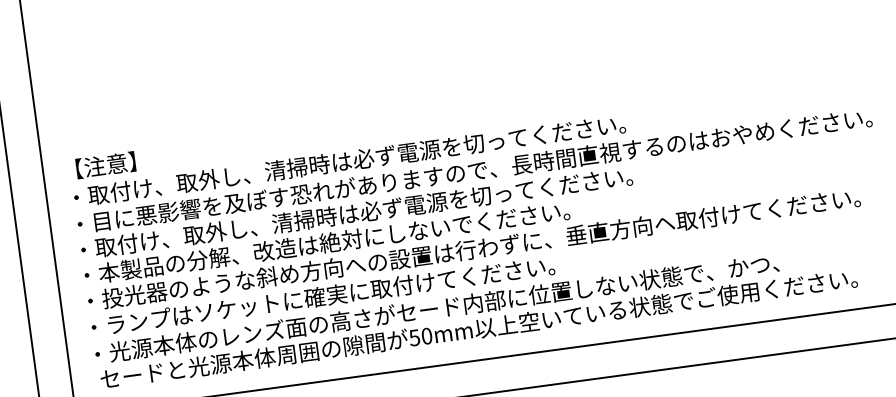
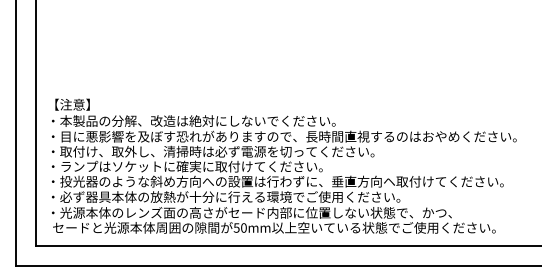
text: (356, 158) -> (217, 120), ・取付け、取外し、清掃時は必ず電源を切ってください。 -> ・本製品の分解、改造は絶対にしないでください。
text: (333, 241) -> (197, 166), ・本製品の分解、改造は絶対にしないでください。 -> ・ランプはソケットに確実に取付けてください。
text: (396, 285) -> (230, 196), ・ランプはソケットに確実に取付けてください。 -> ・必ず器具本体の放熱が十分に行える環境でご使用ください。

